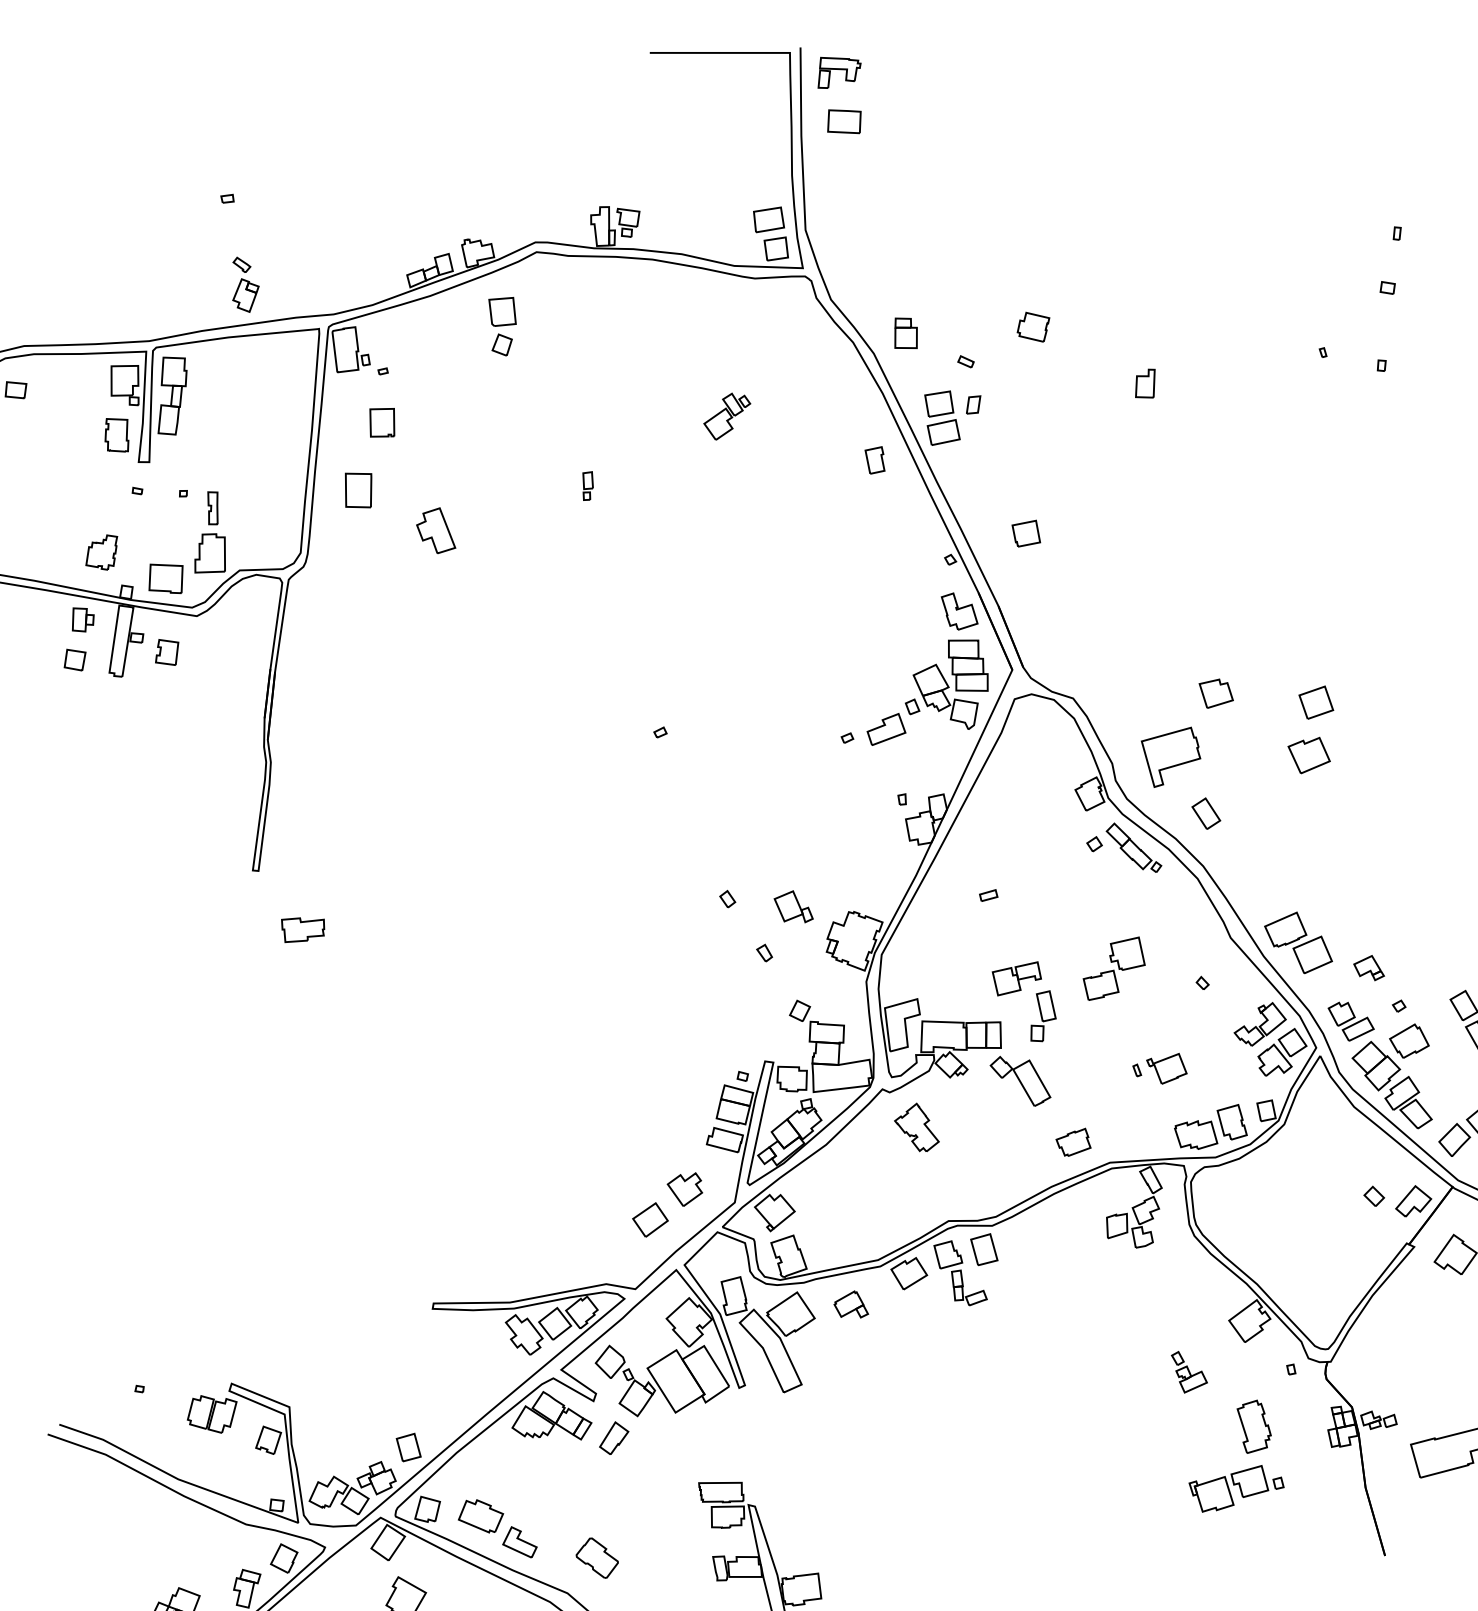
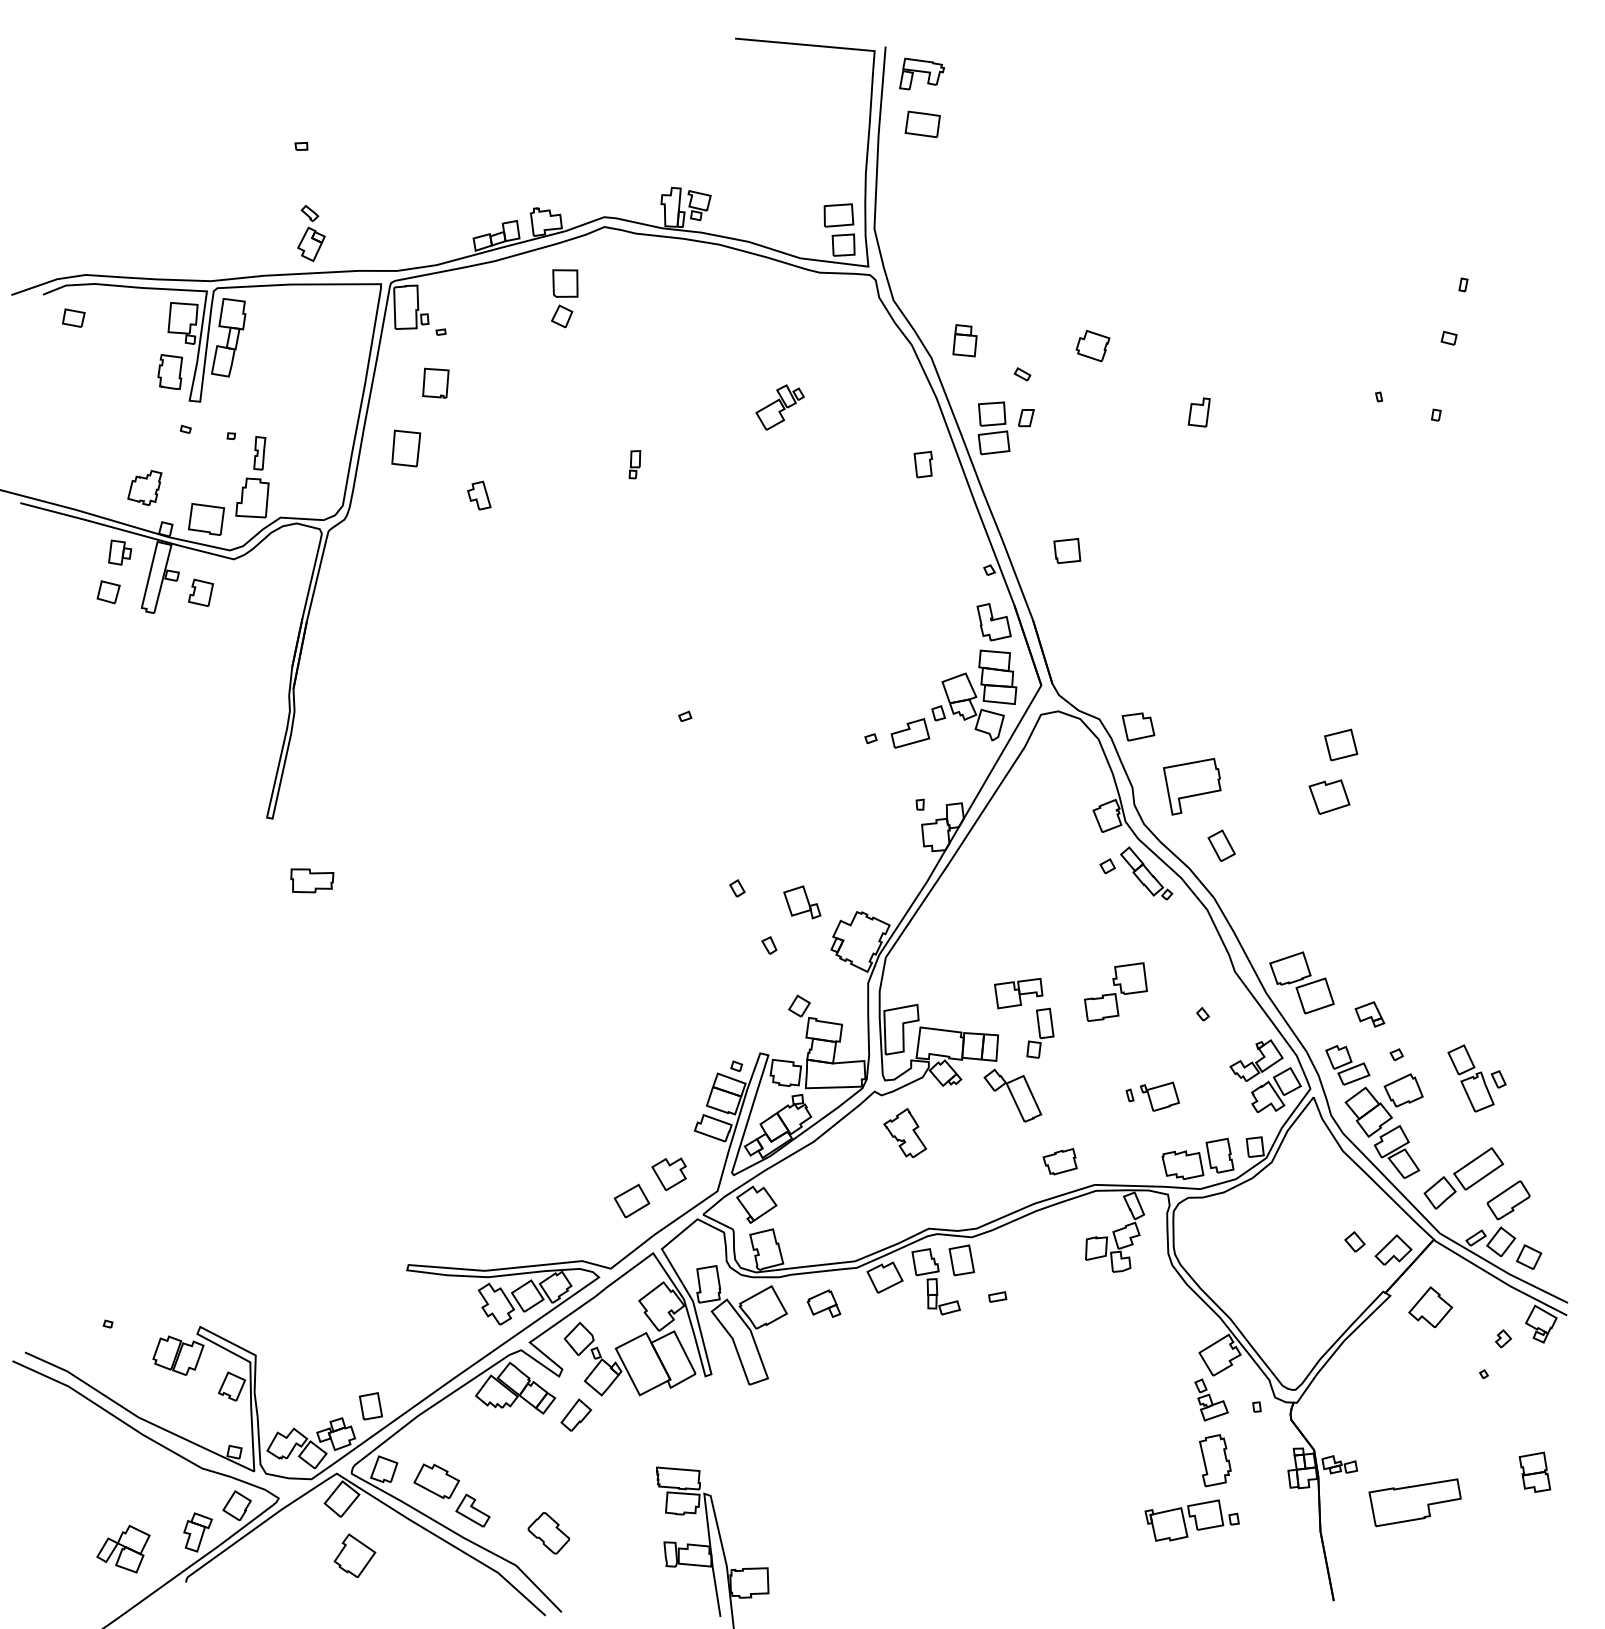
part: (435, 530) -> (479, 495), size x0.62
part: (1216, 692) -> (1138, 726), moved
part: (988, 895) -> (997, 1296), moved
part: (1189, 1371) -> (1211, 1399), moved

